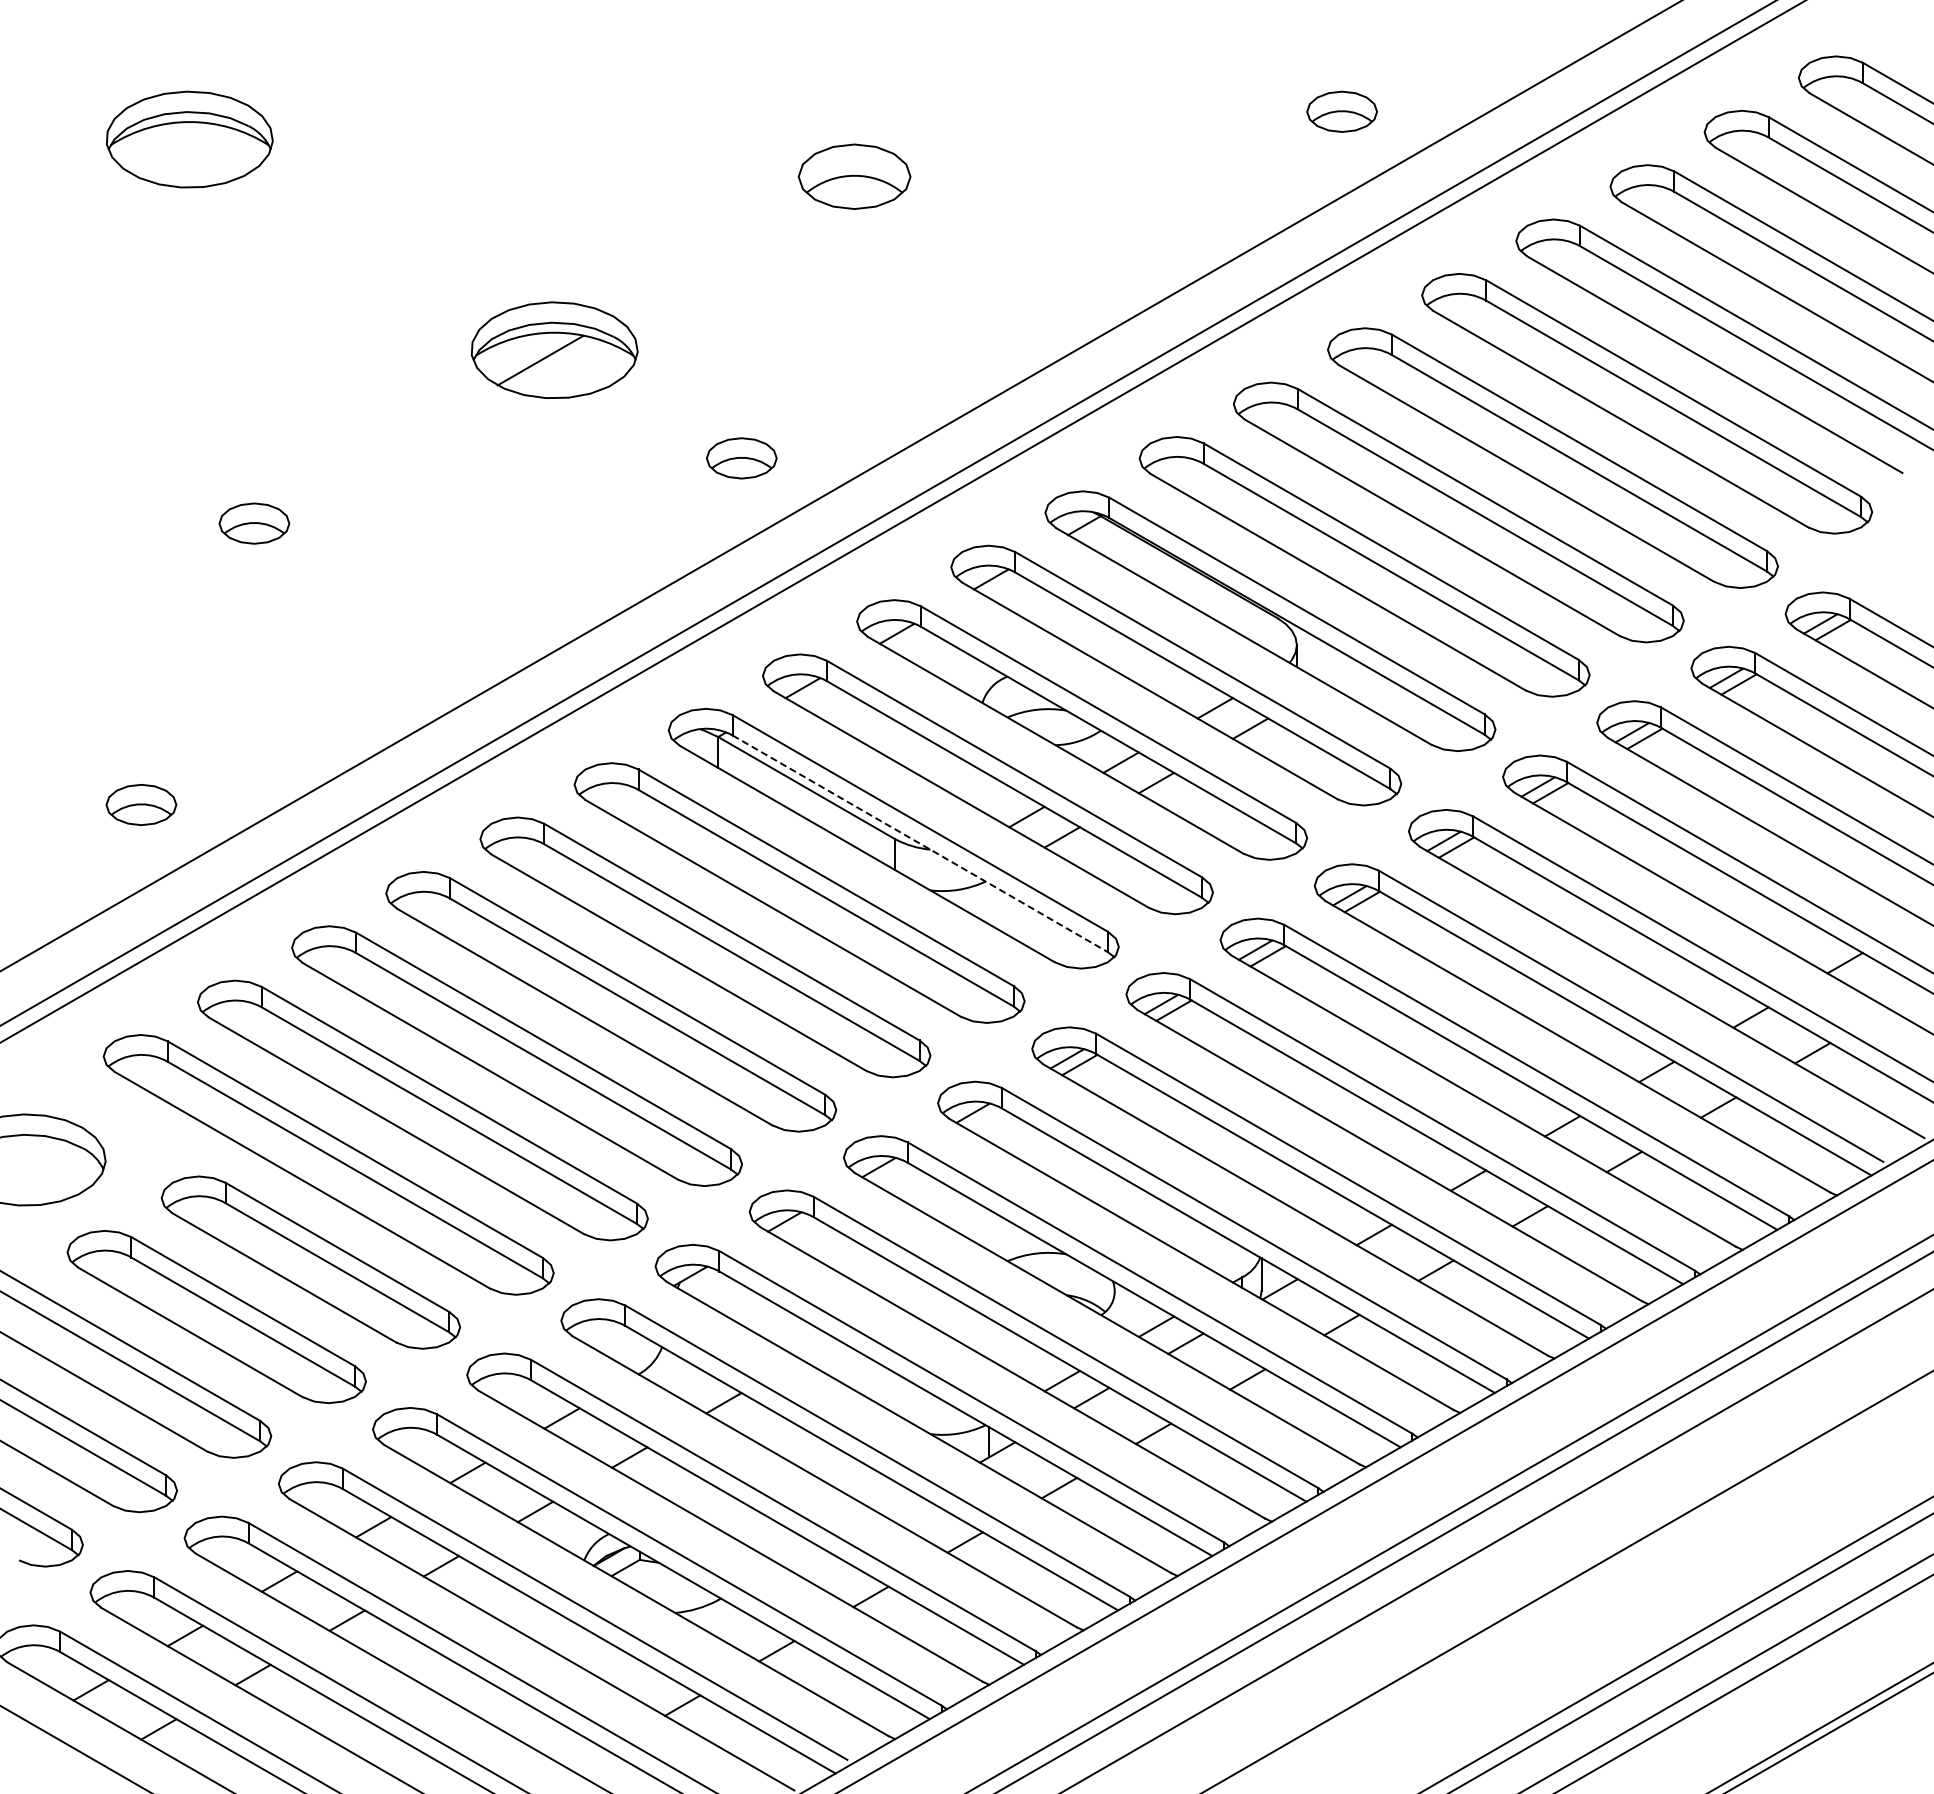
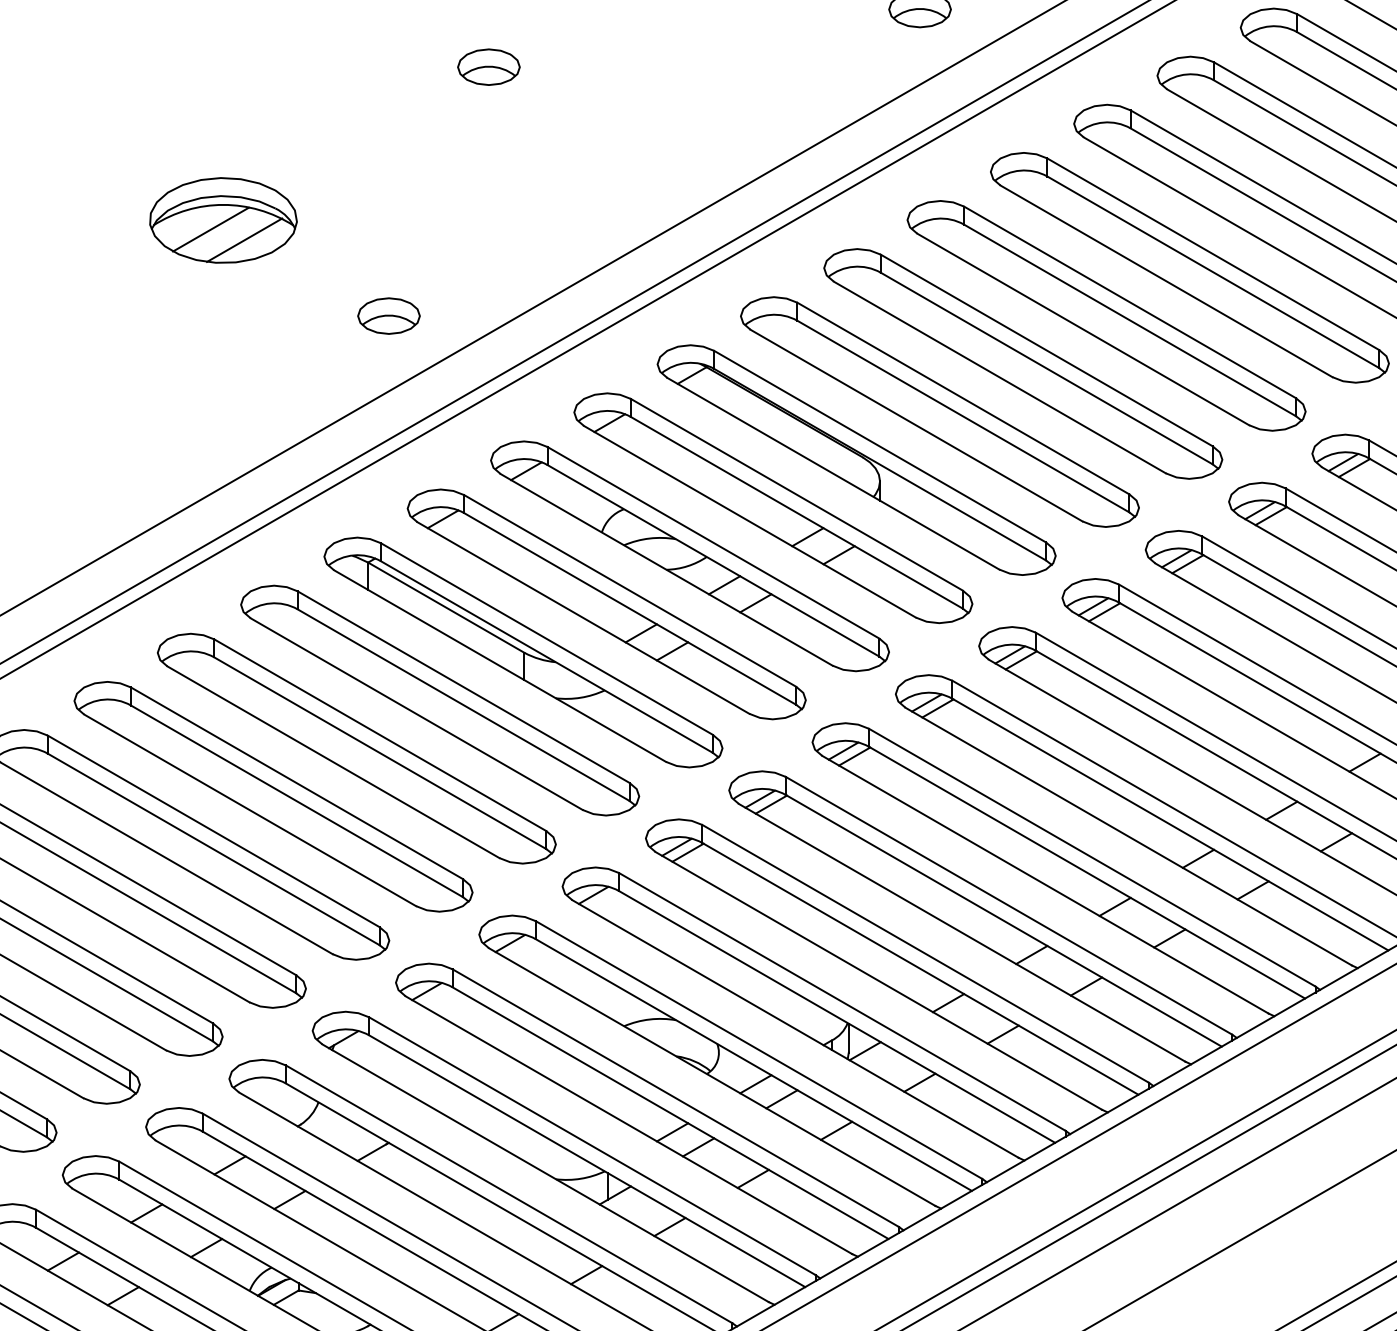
part: (854, 177) -> (488, 67), size x0.62
line: (578, 372) -> (244, 240), added
line: (920, 843) -> (547, 656), dashed -> solid

